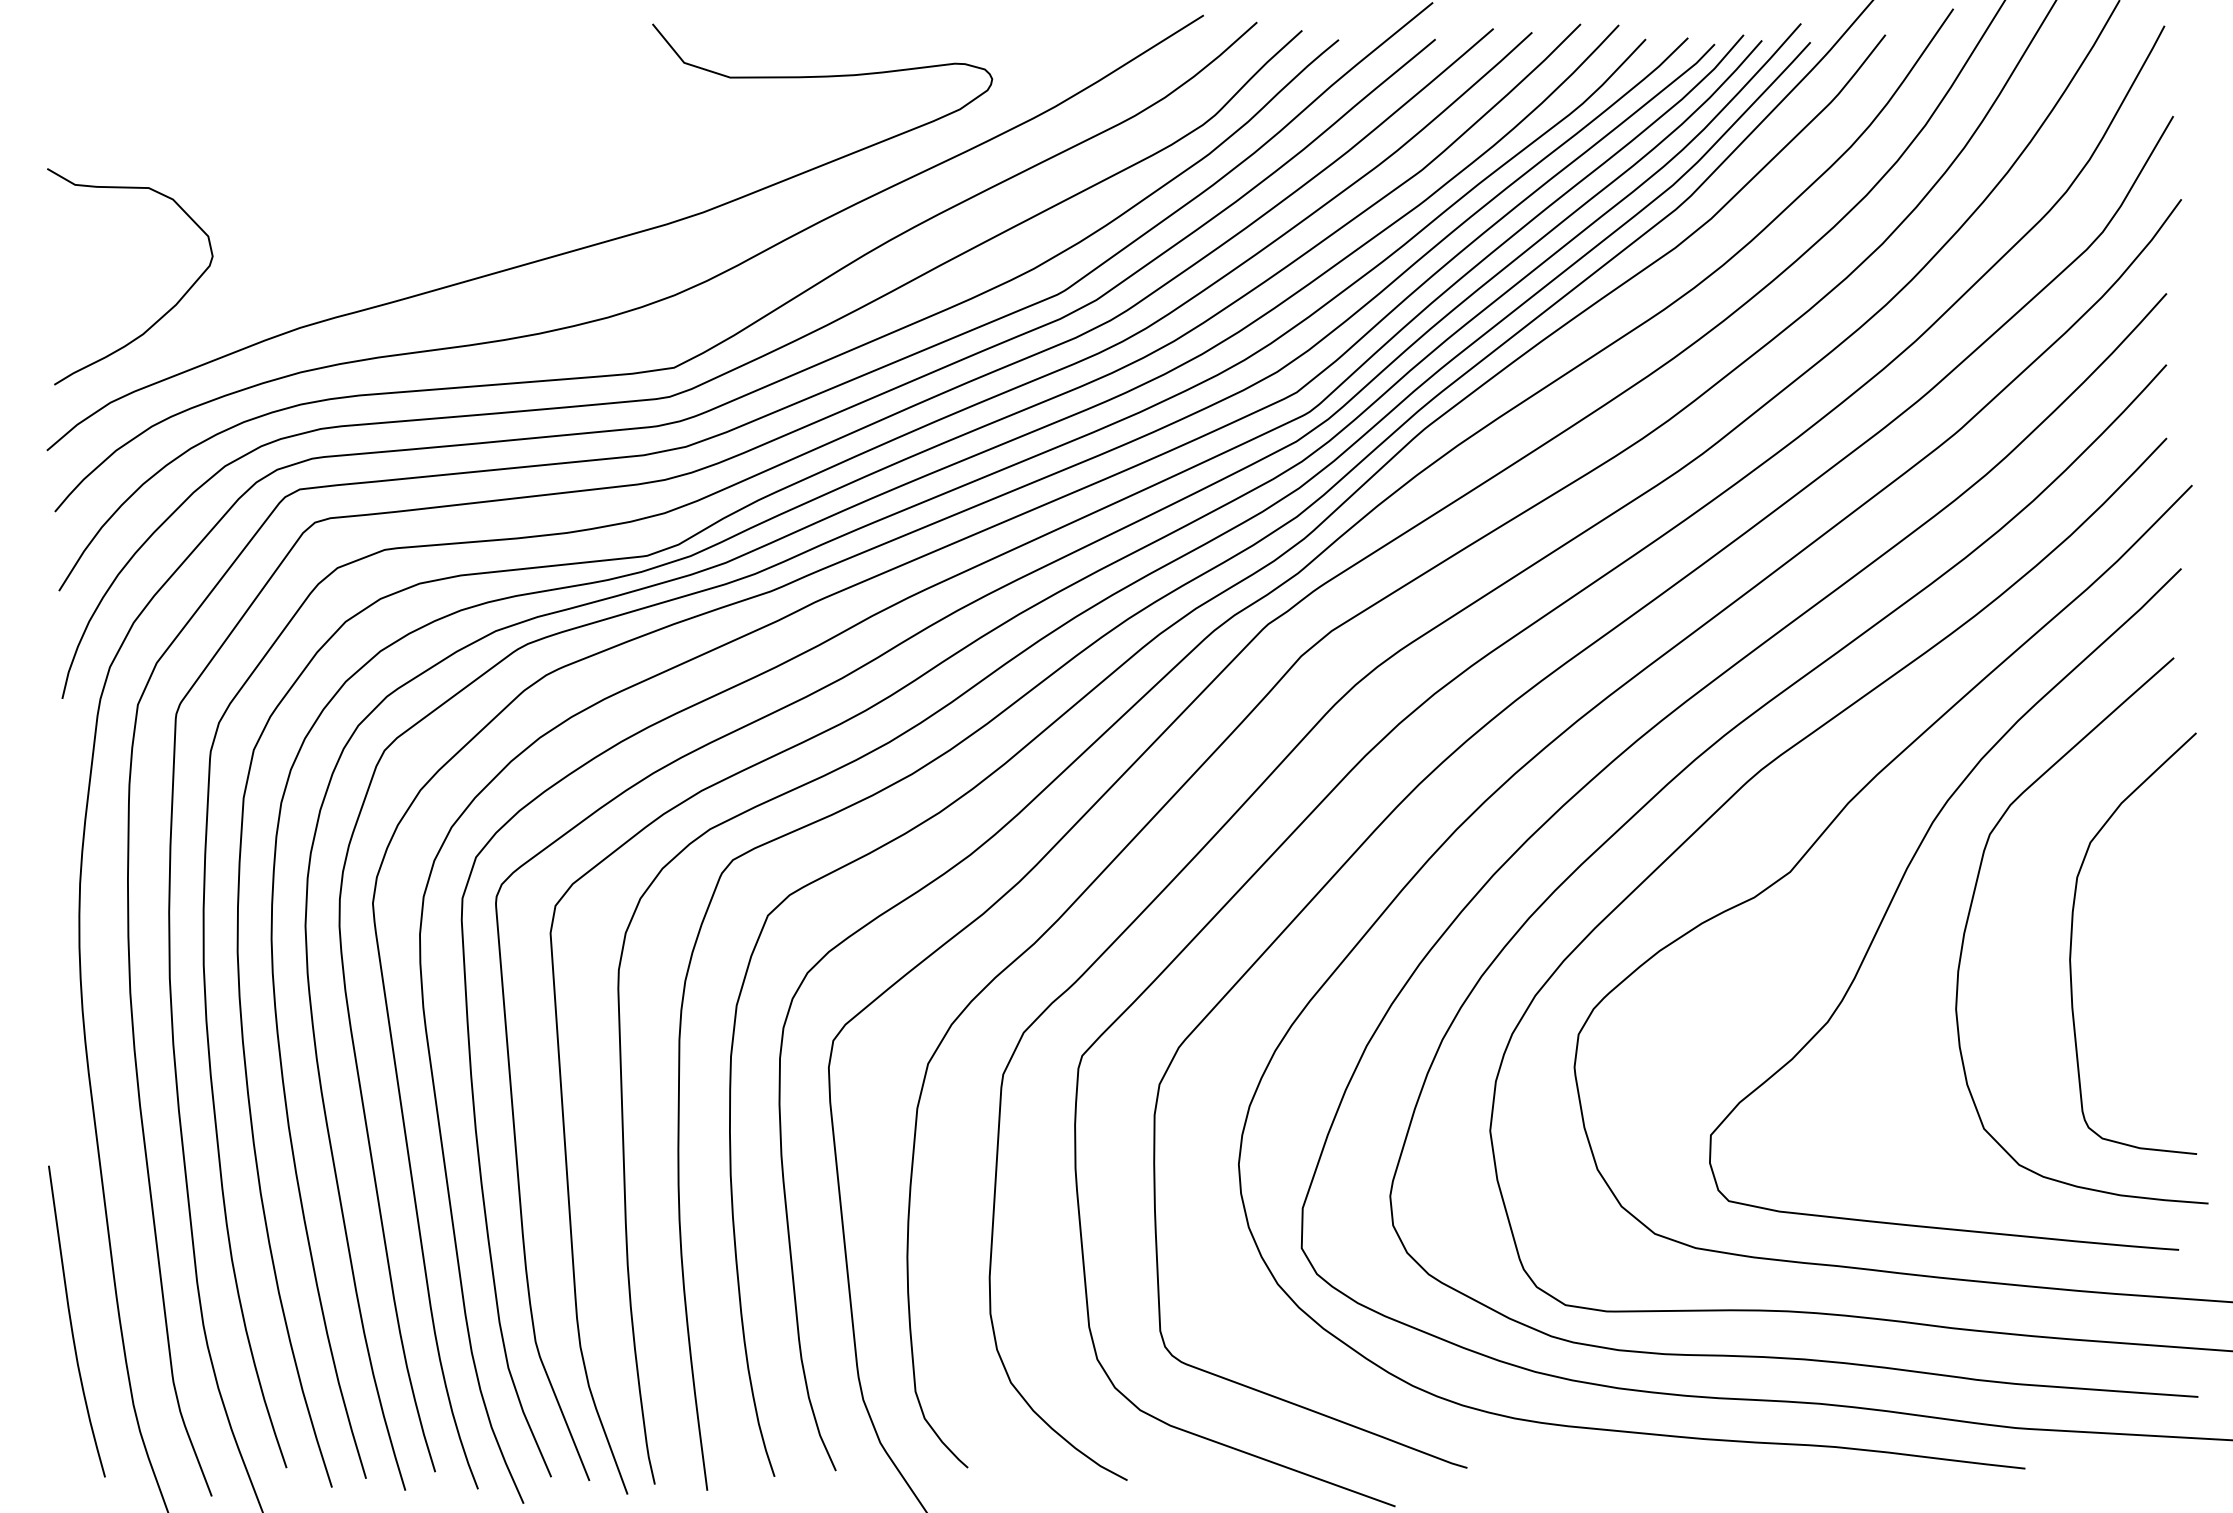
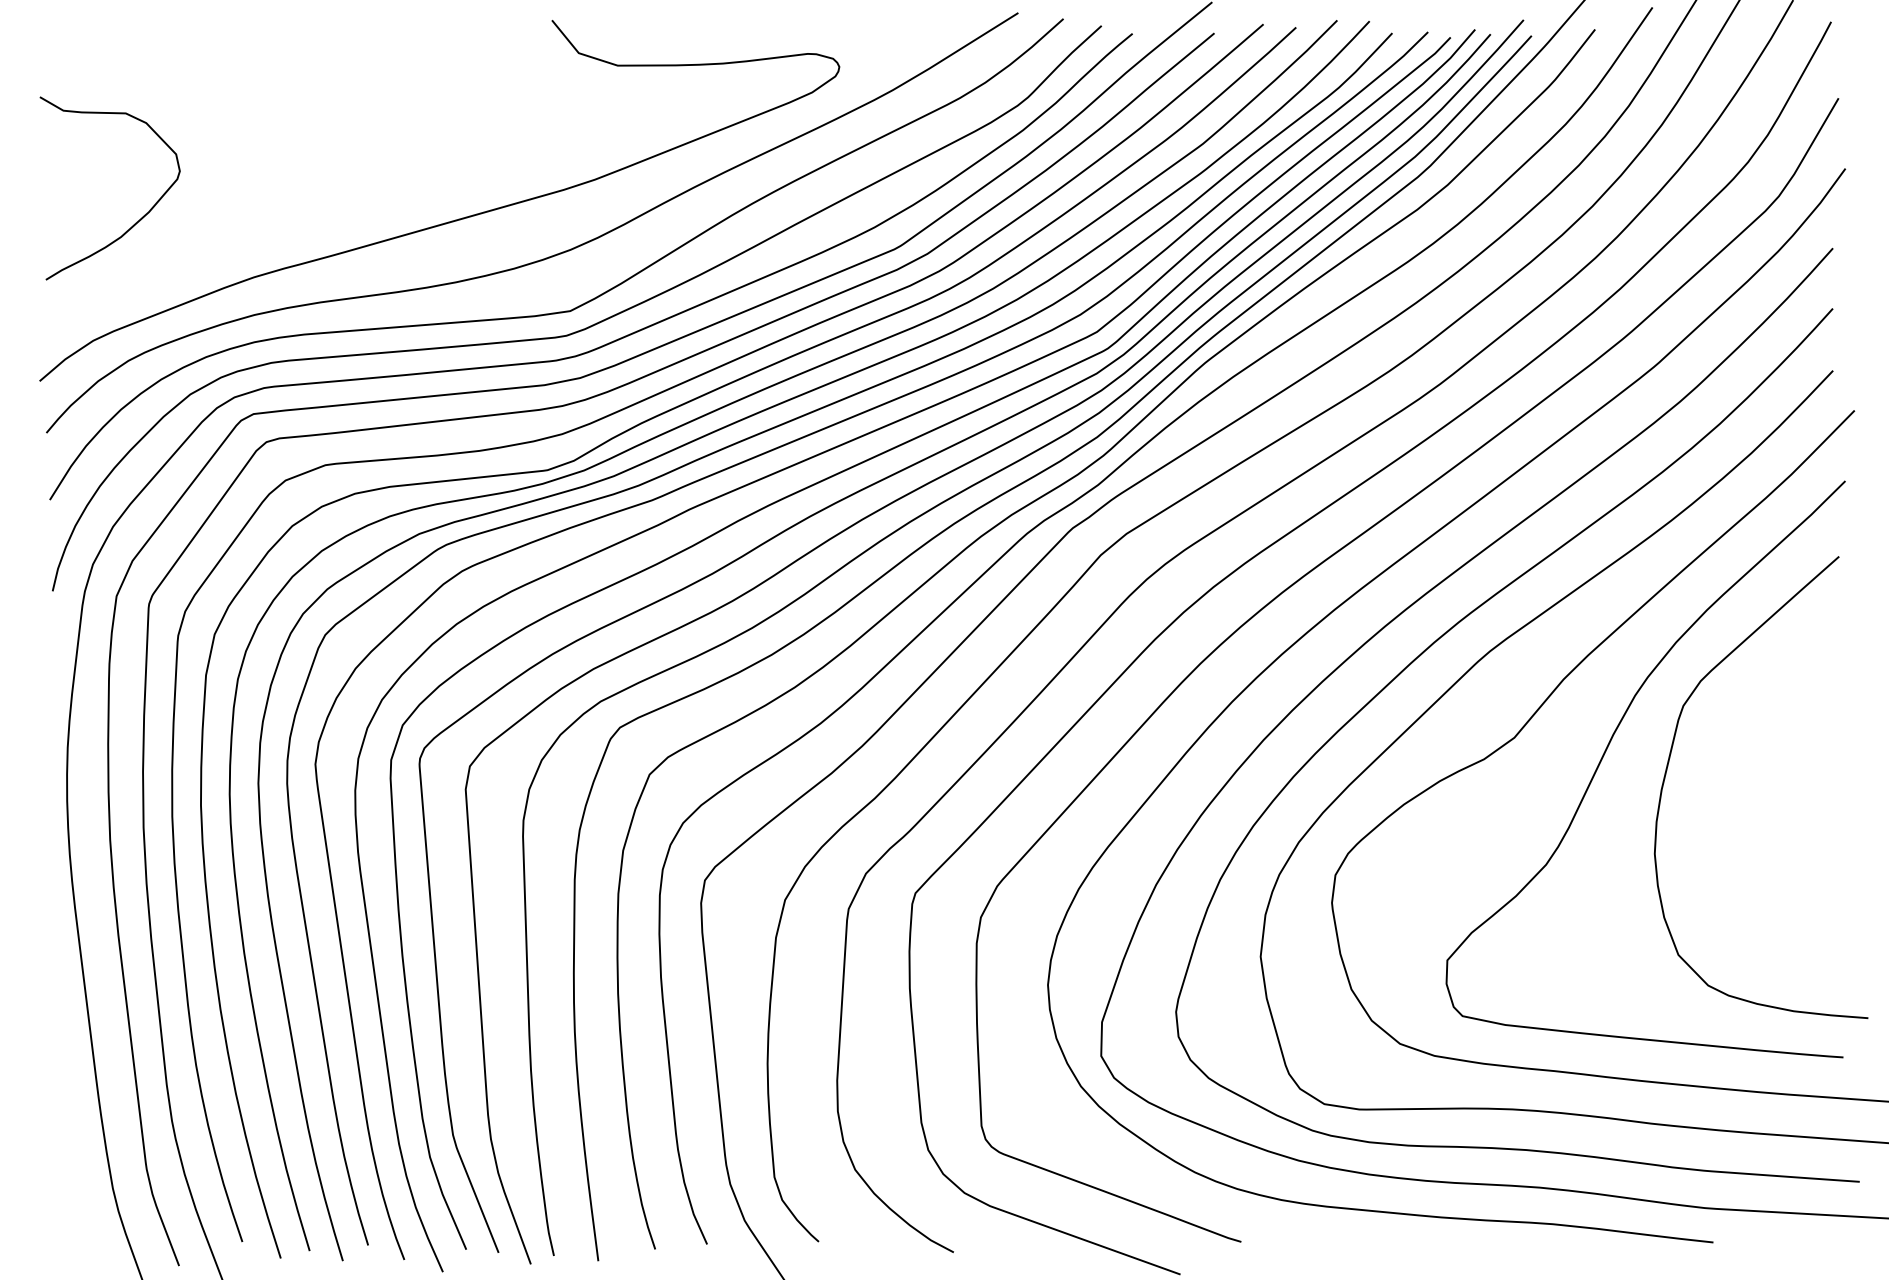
curve: (164, 313) -> (139, 219), moved
curve: (2072, 940) -> (1753, 795), removed
curve: (71, 1321) -> (60, 1117), removed

